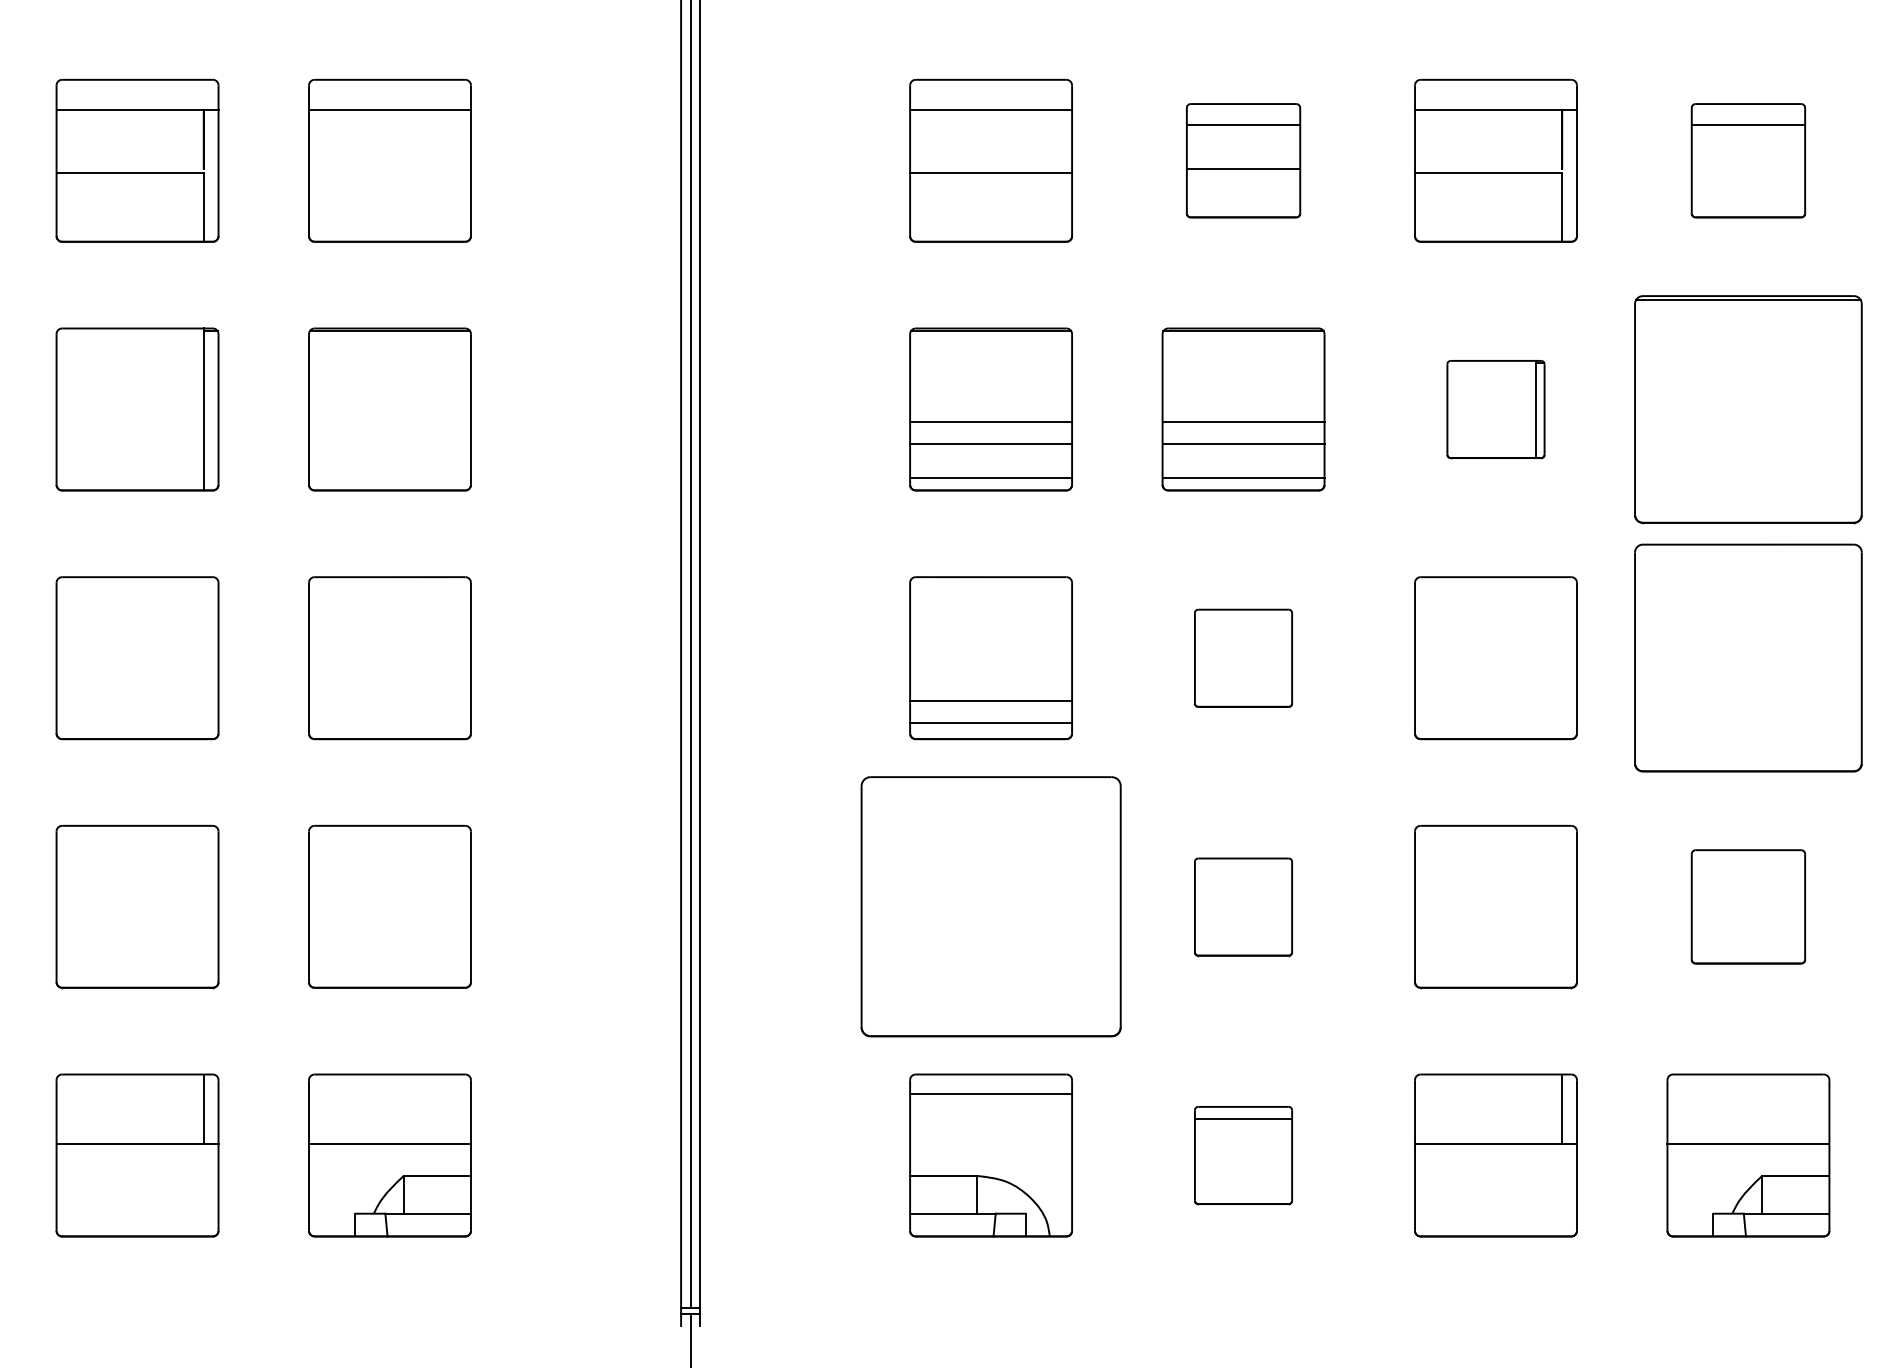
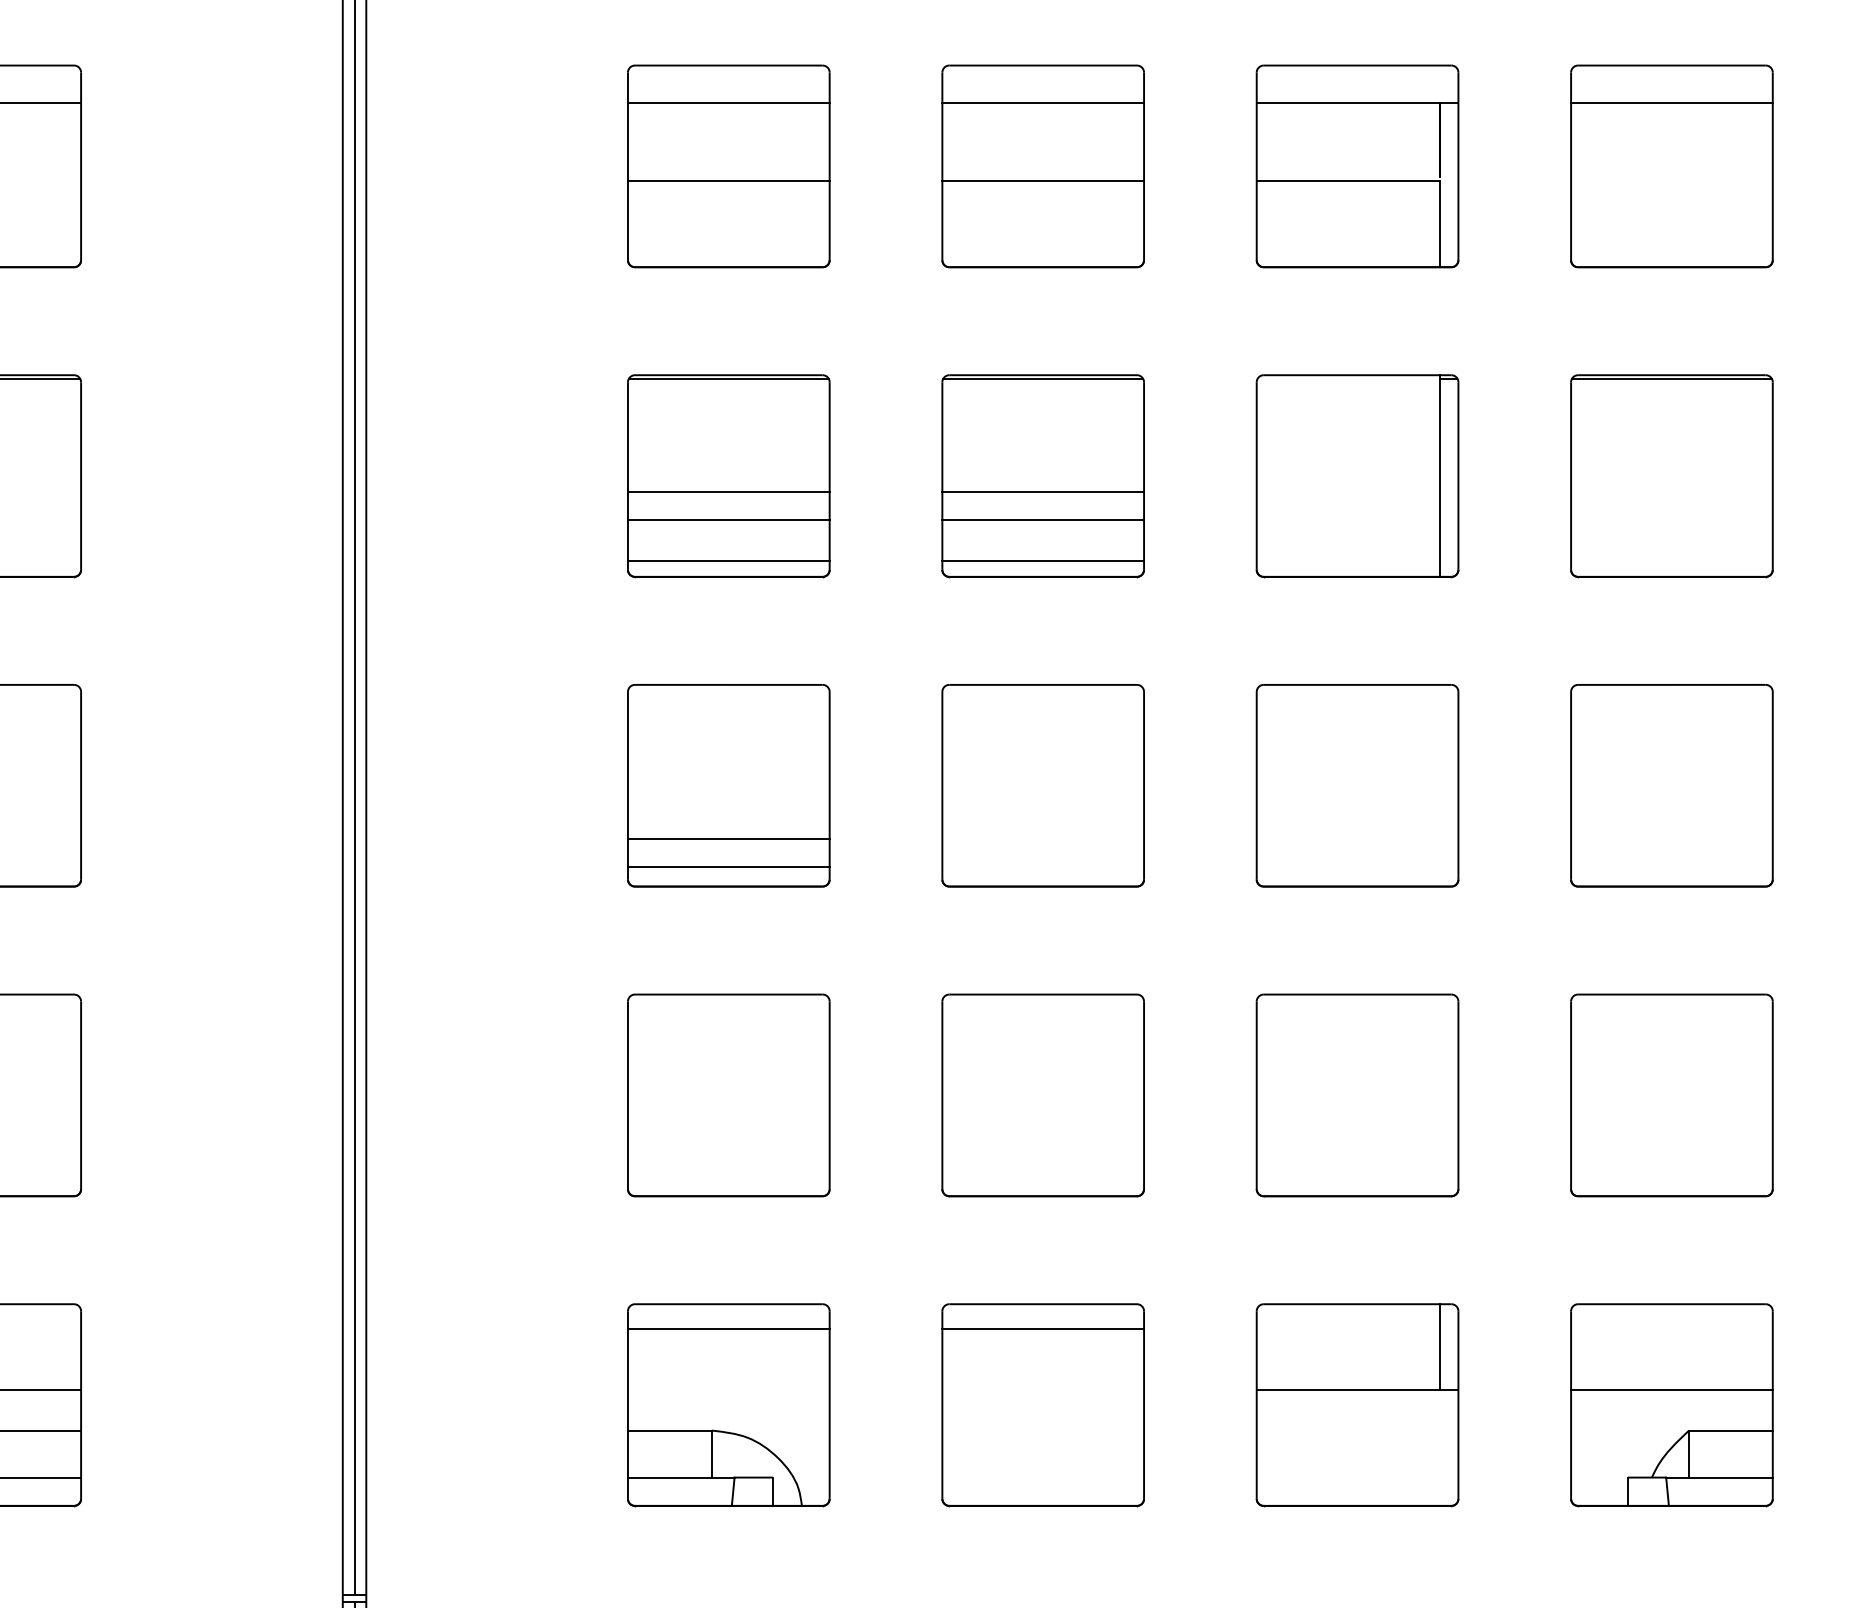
part: (1243, 160) -> (1043, 166), size x1.43
part: (1748, 160) -> (1672, 166), size x1.43
part: (1495, 409) -> (1356, 476), size x1.67
part: (1748, 409) -> (1672, 476), size x0.71
part: (1243, 658) -> (1043, 786), size x1.67
part: (1748, 658) -> (1672, 786), size x0.71
part: (990, 906) -> (728, 1095), size x0.62
part: (1748, 906) -> (1672, 1095), size x1.43
part: (1243, 907) -> (1043, 1096), size x1.67
part: (1243, 1155) -> (1043, 1405), size x1.67

